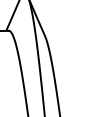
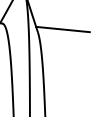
line: (69, 30) -> (62, 29), added

